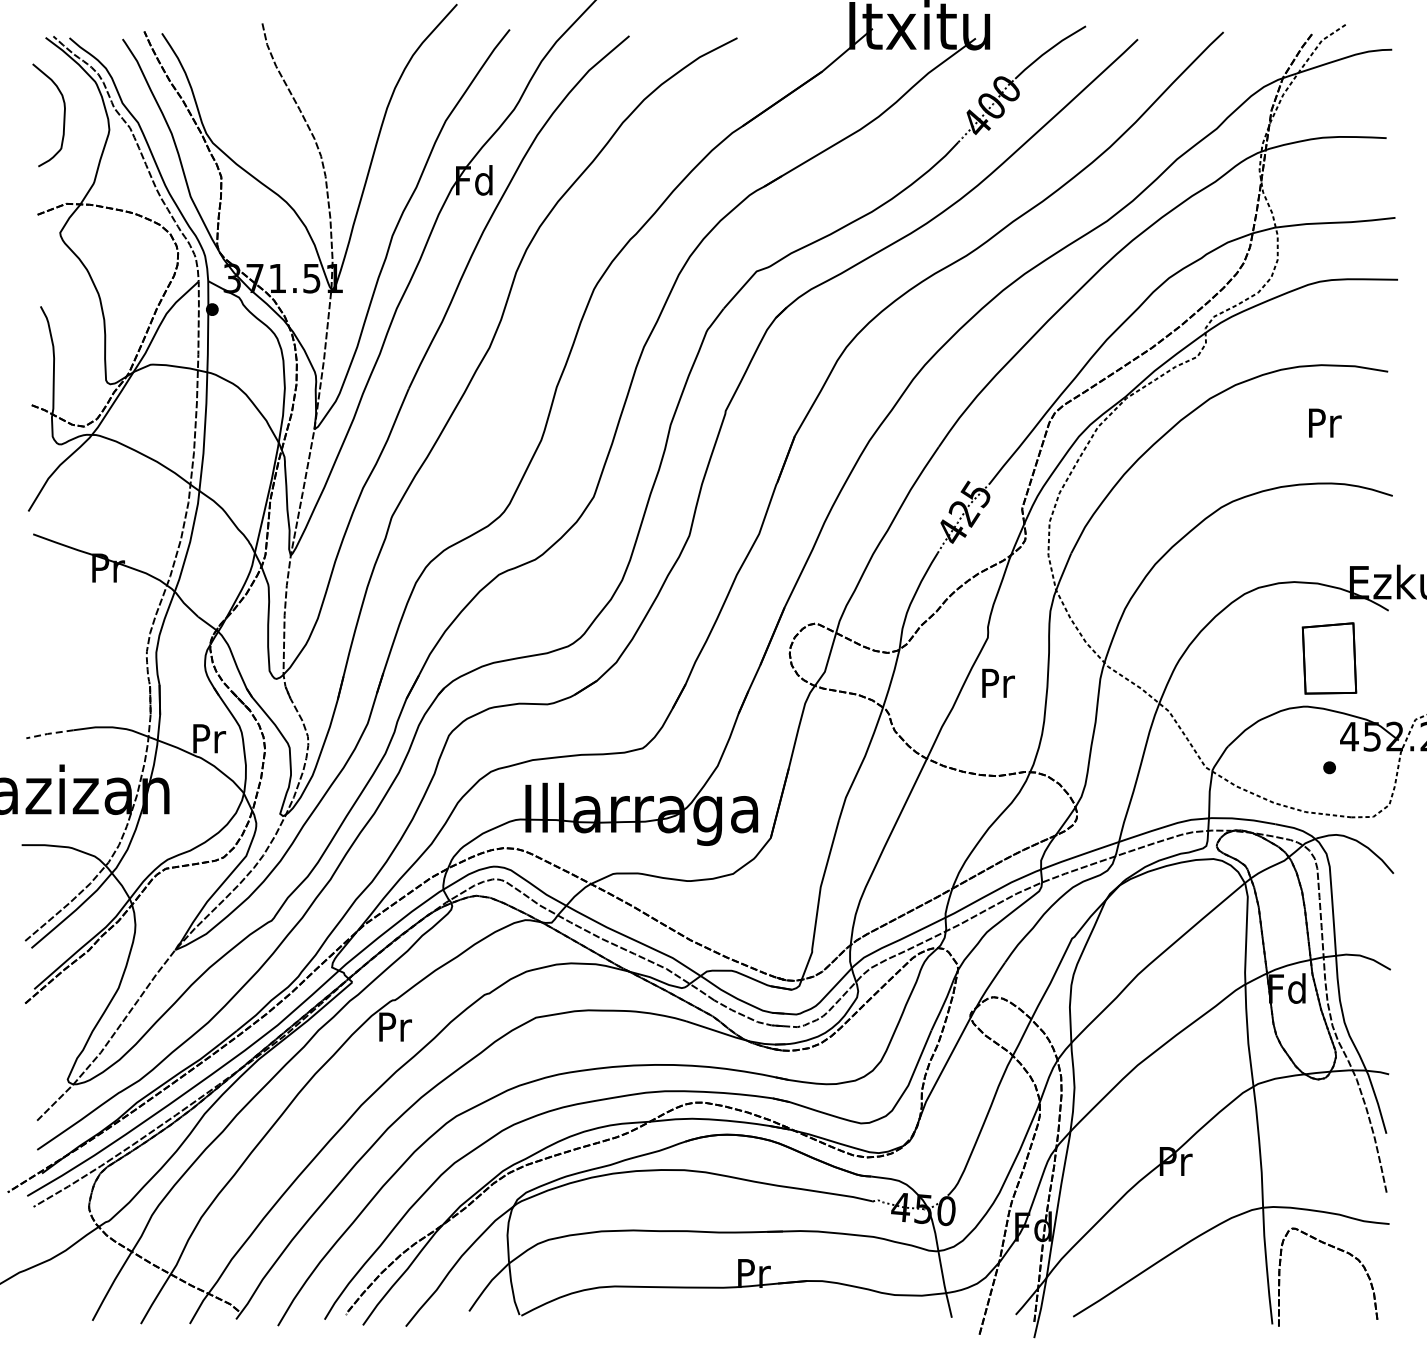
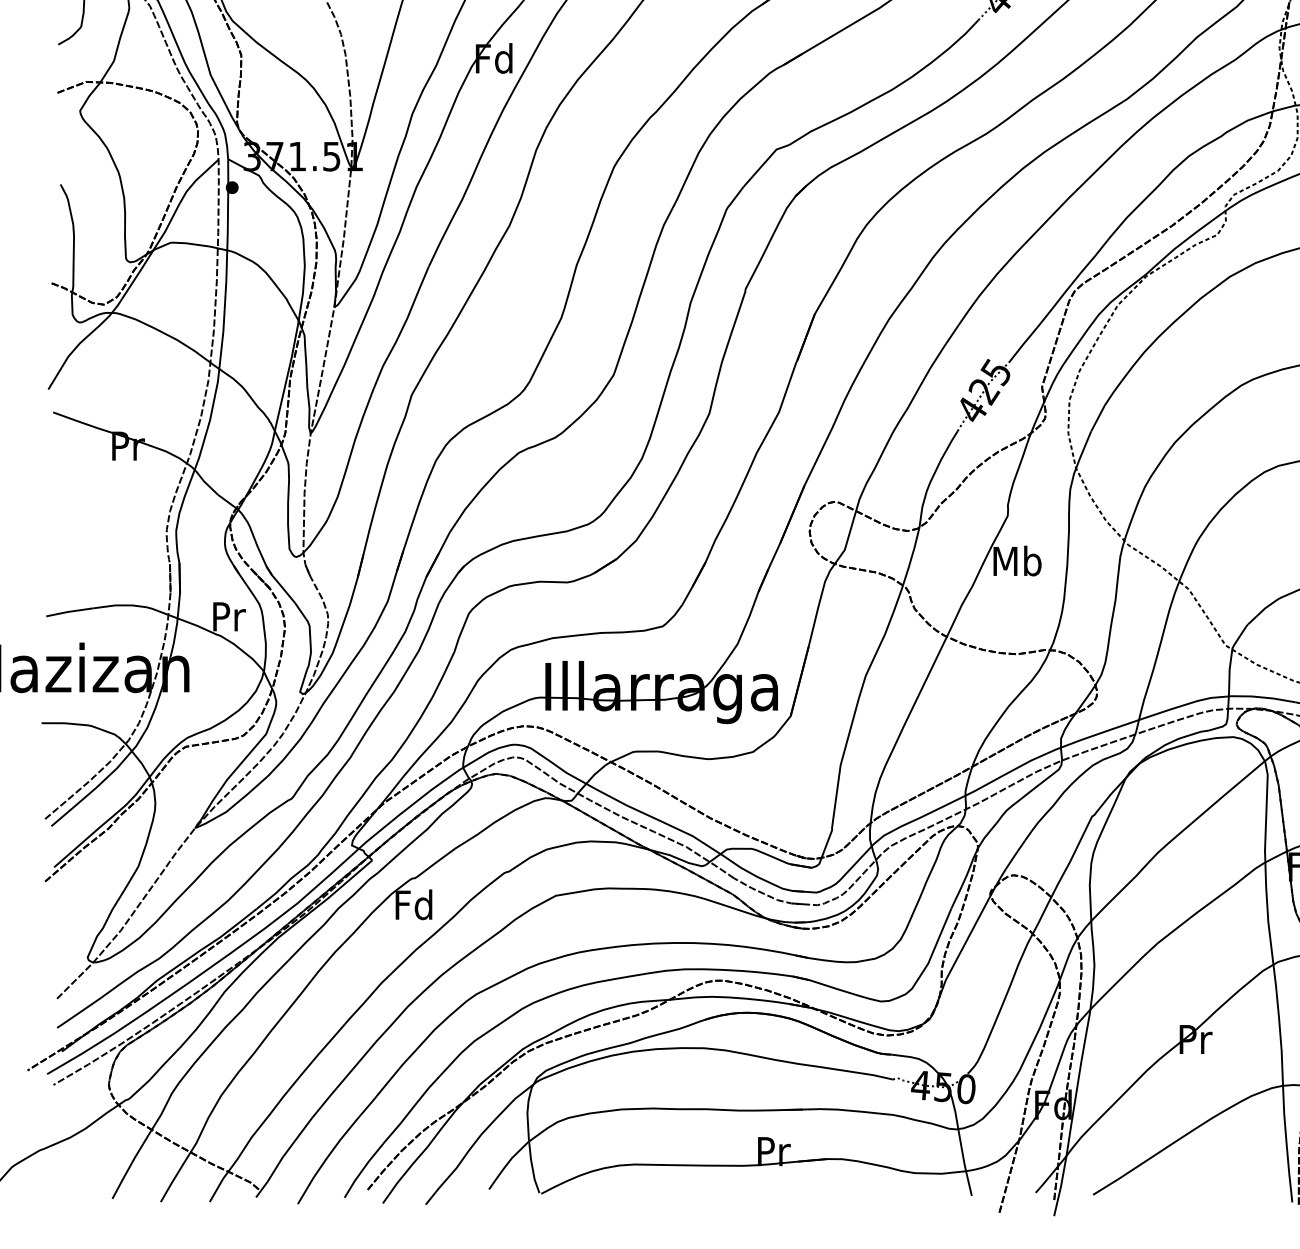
text: (997, 682) -> (1017, 560), Pr -> Mb
line: (49, 733) -> (69, 611), dashed -> solid
text: (393, 1026) -> (413, 904), Pr -> Fd

